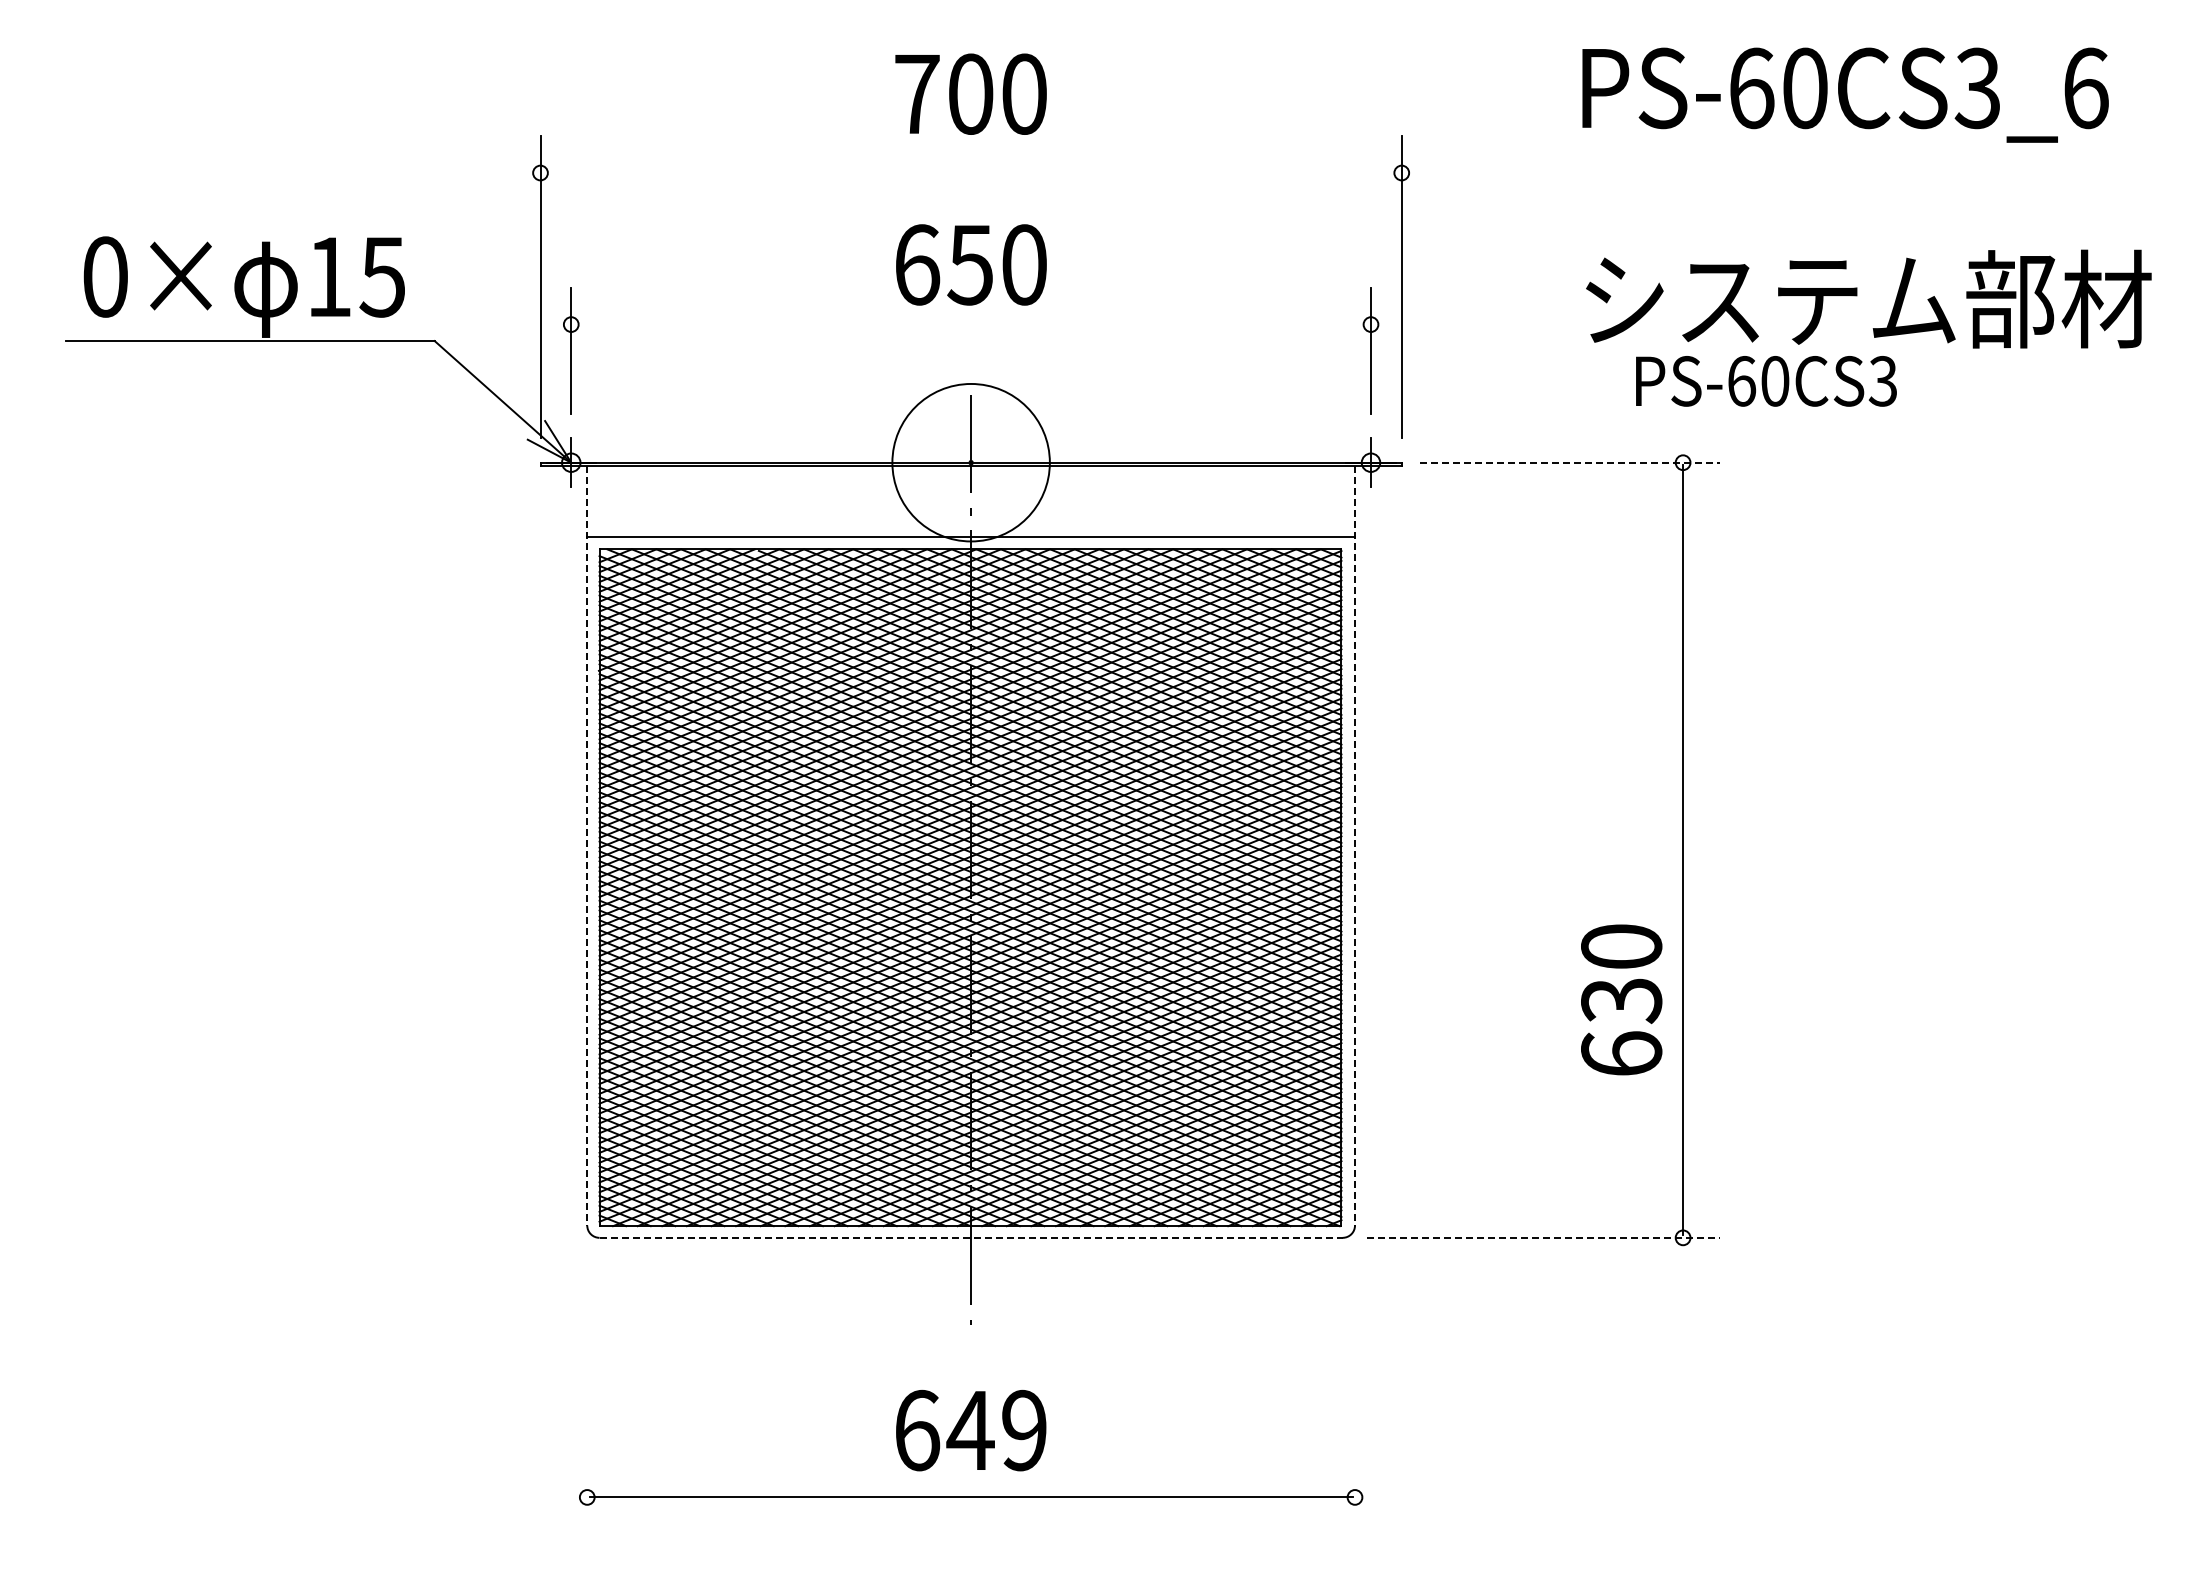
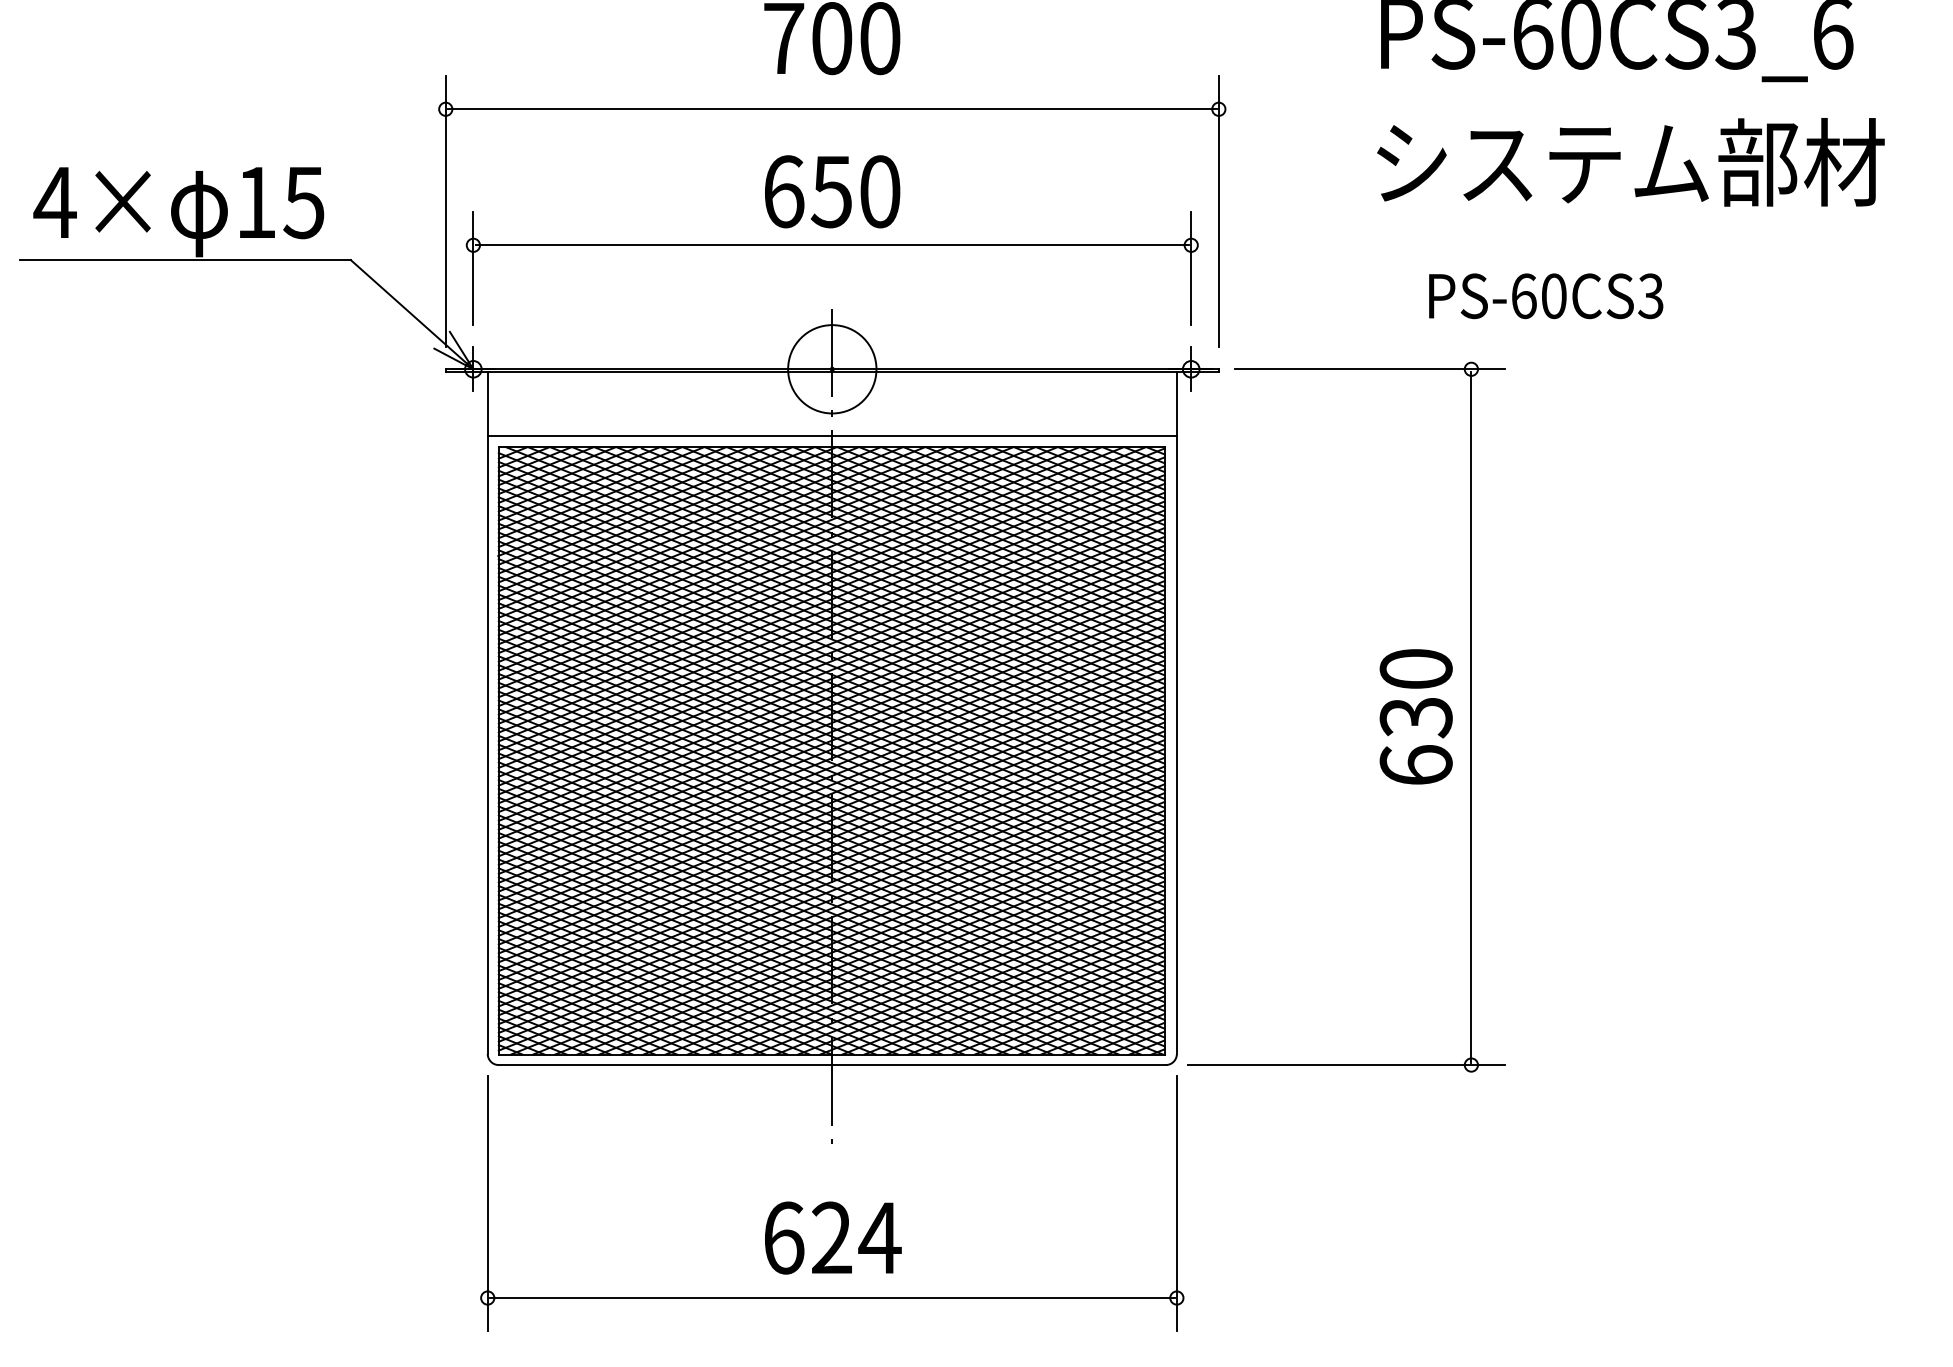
line: (970, 173) -> (831, 109), added
text: (105, 276) -> (55, 202), 0× -> 4×
text: (1868, 298) -> (1630, 161), moved
line: (970, 324) -> (831, 245), added
circle: (970, 462) -> (831, 369), size x0.62
line: (1570, 462) -> (1370, 369), dashed -> solid
line: (587, 845) -> (487, 712), dashed -> solid
line: (1355, 845) -> (1177, 712), dashed -> solid
text: (1621, 999) -> (1416, 716), moved
line: (971, 1237) -> (832, 1064), dashed -> solid
line: (1544, 1237) -> (1346, 1064), dashed -> solid
line: (587, 1392) -> (487, 1203), added
line: (1355, 1392) -> (1177, 1203), added
text: (997, 1430) -> (855, 1237), 649 -> 624

